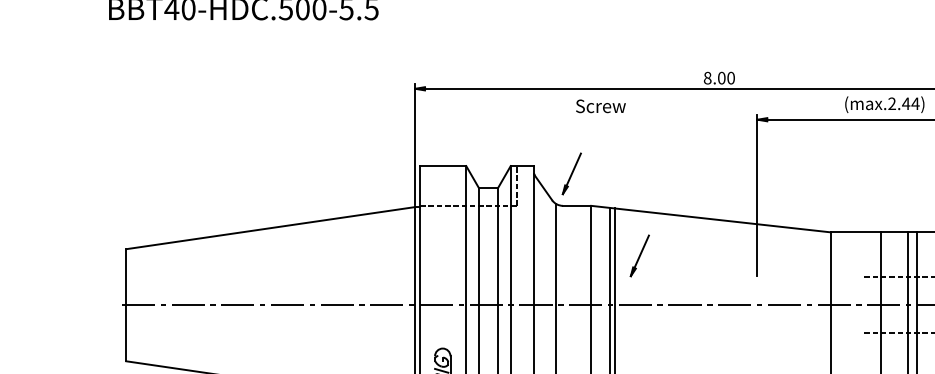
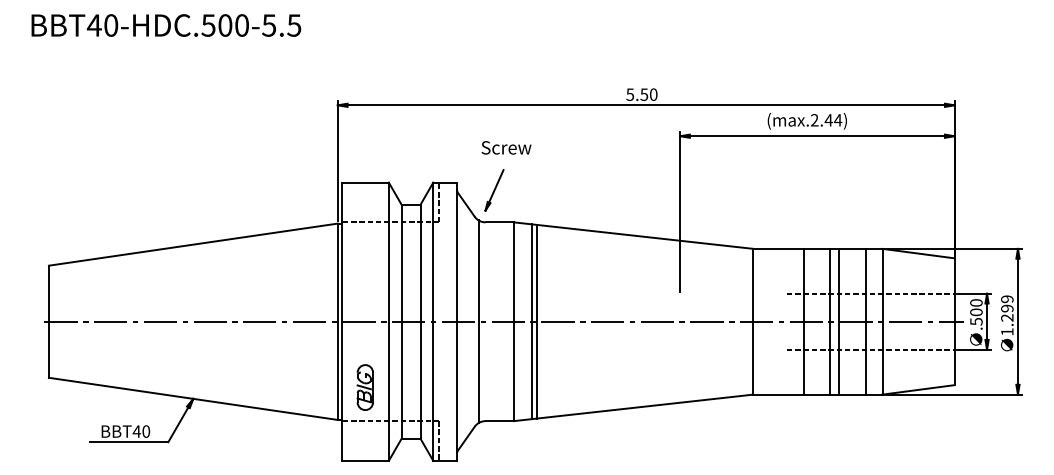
text: (714, 77) -> (637, 94), 8.00 -> 5.50
text: (600, 105) -> (506, 147), moved
part: (639, 255) -> (562, 272), removed

